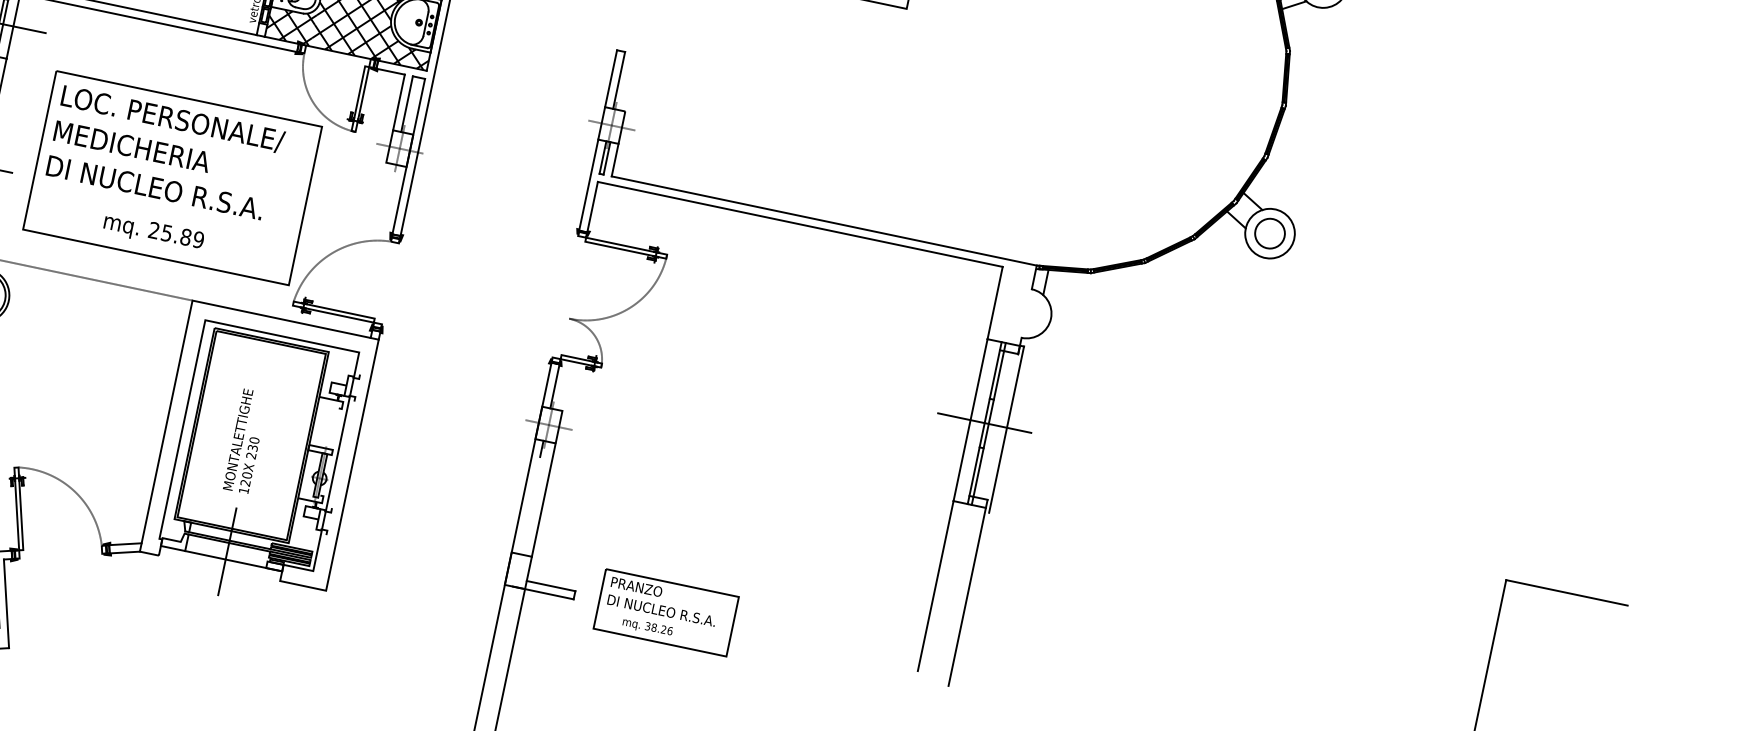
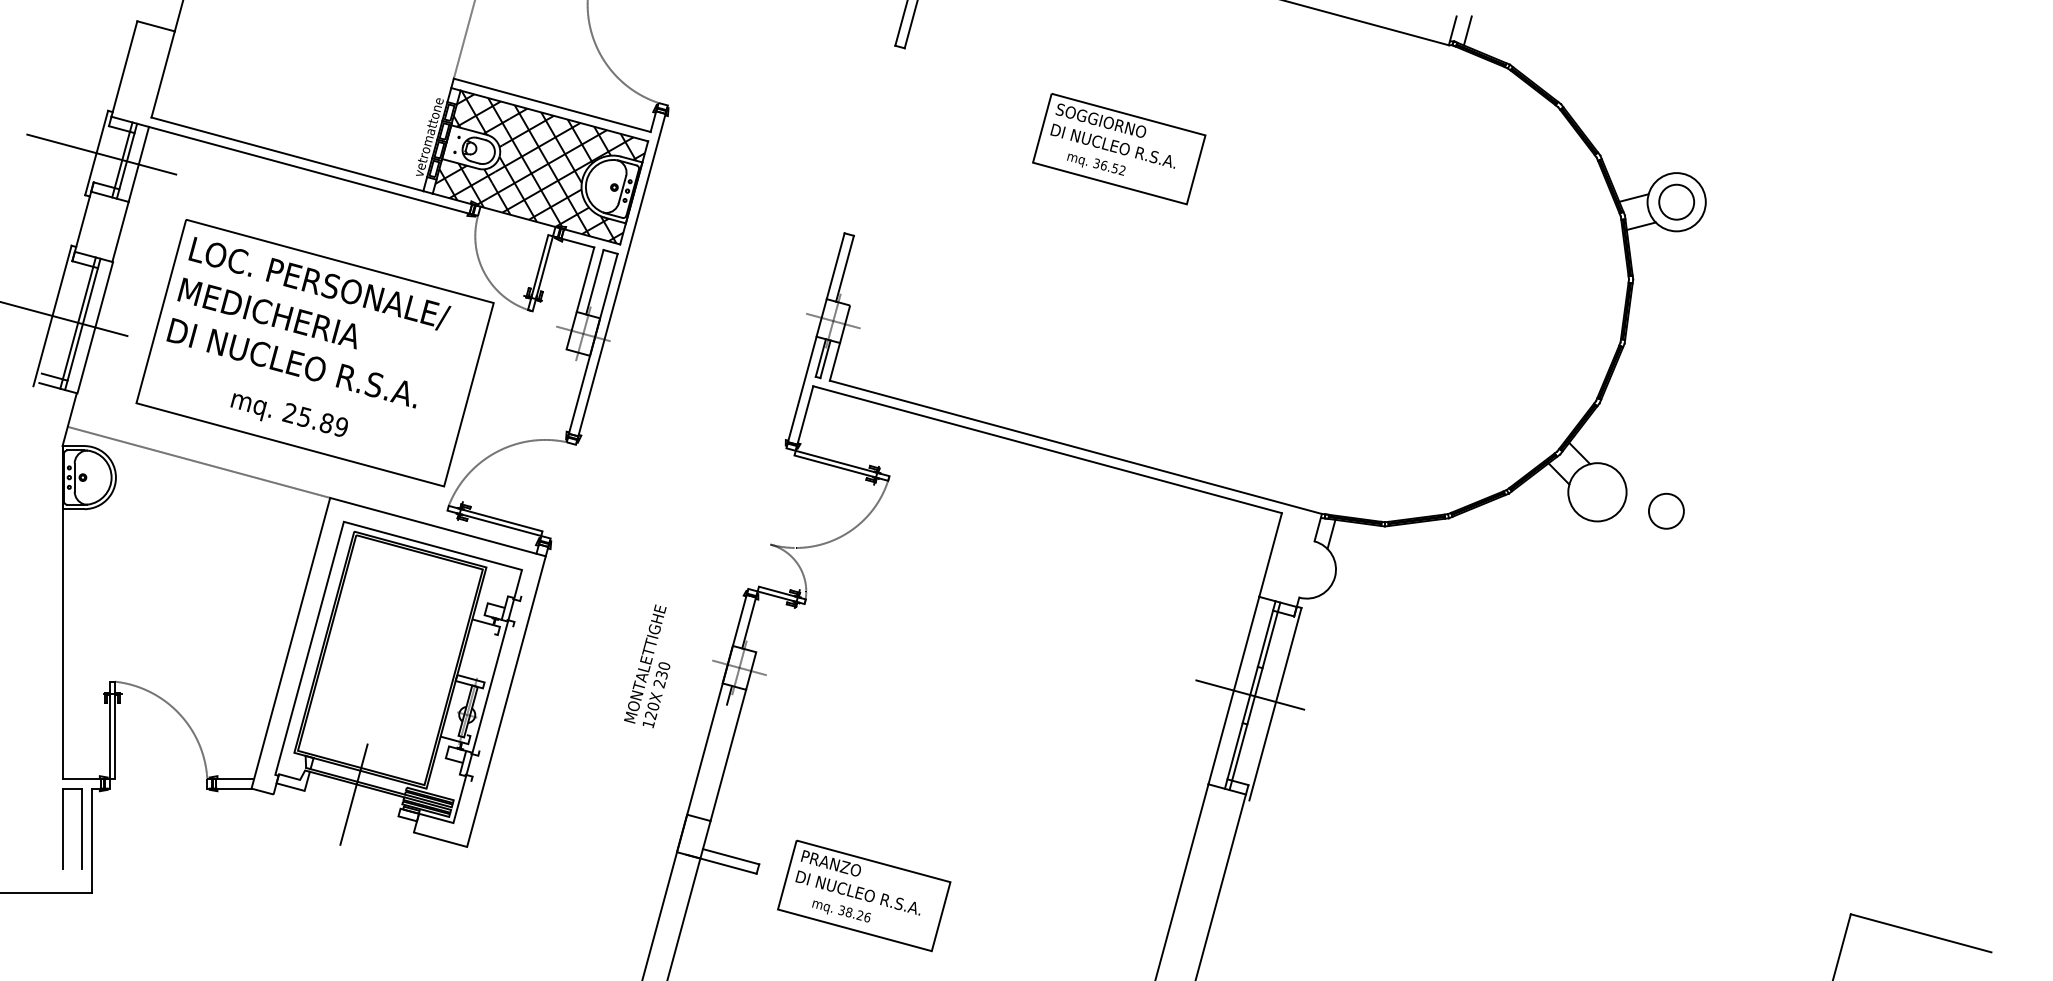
circle: (1270, 232) -> (1666, 510), moved
text: (240, 441) -> (647, 666), moved
line: (233, 560) -> (360, 805), removed

